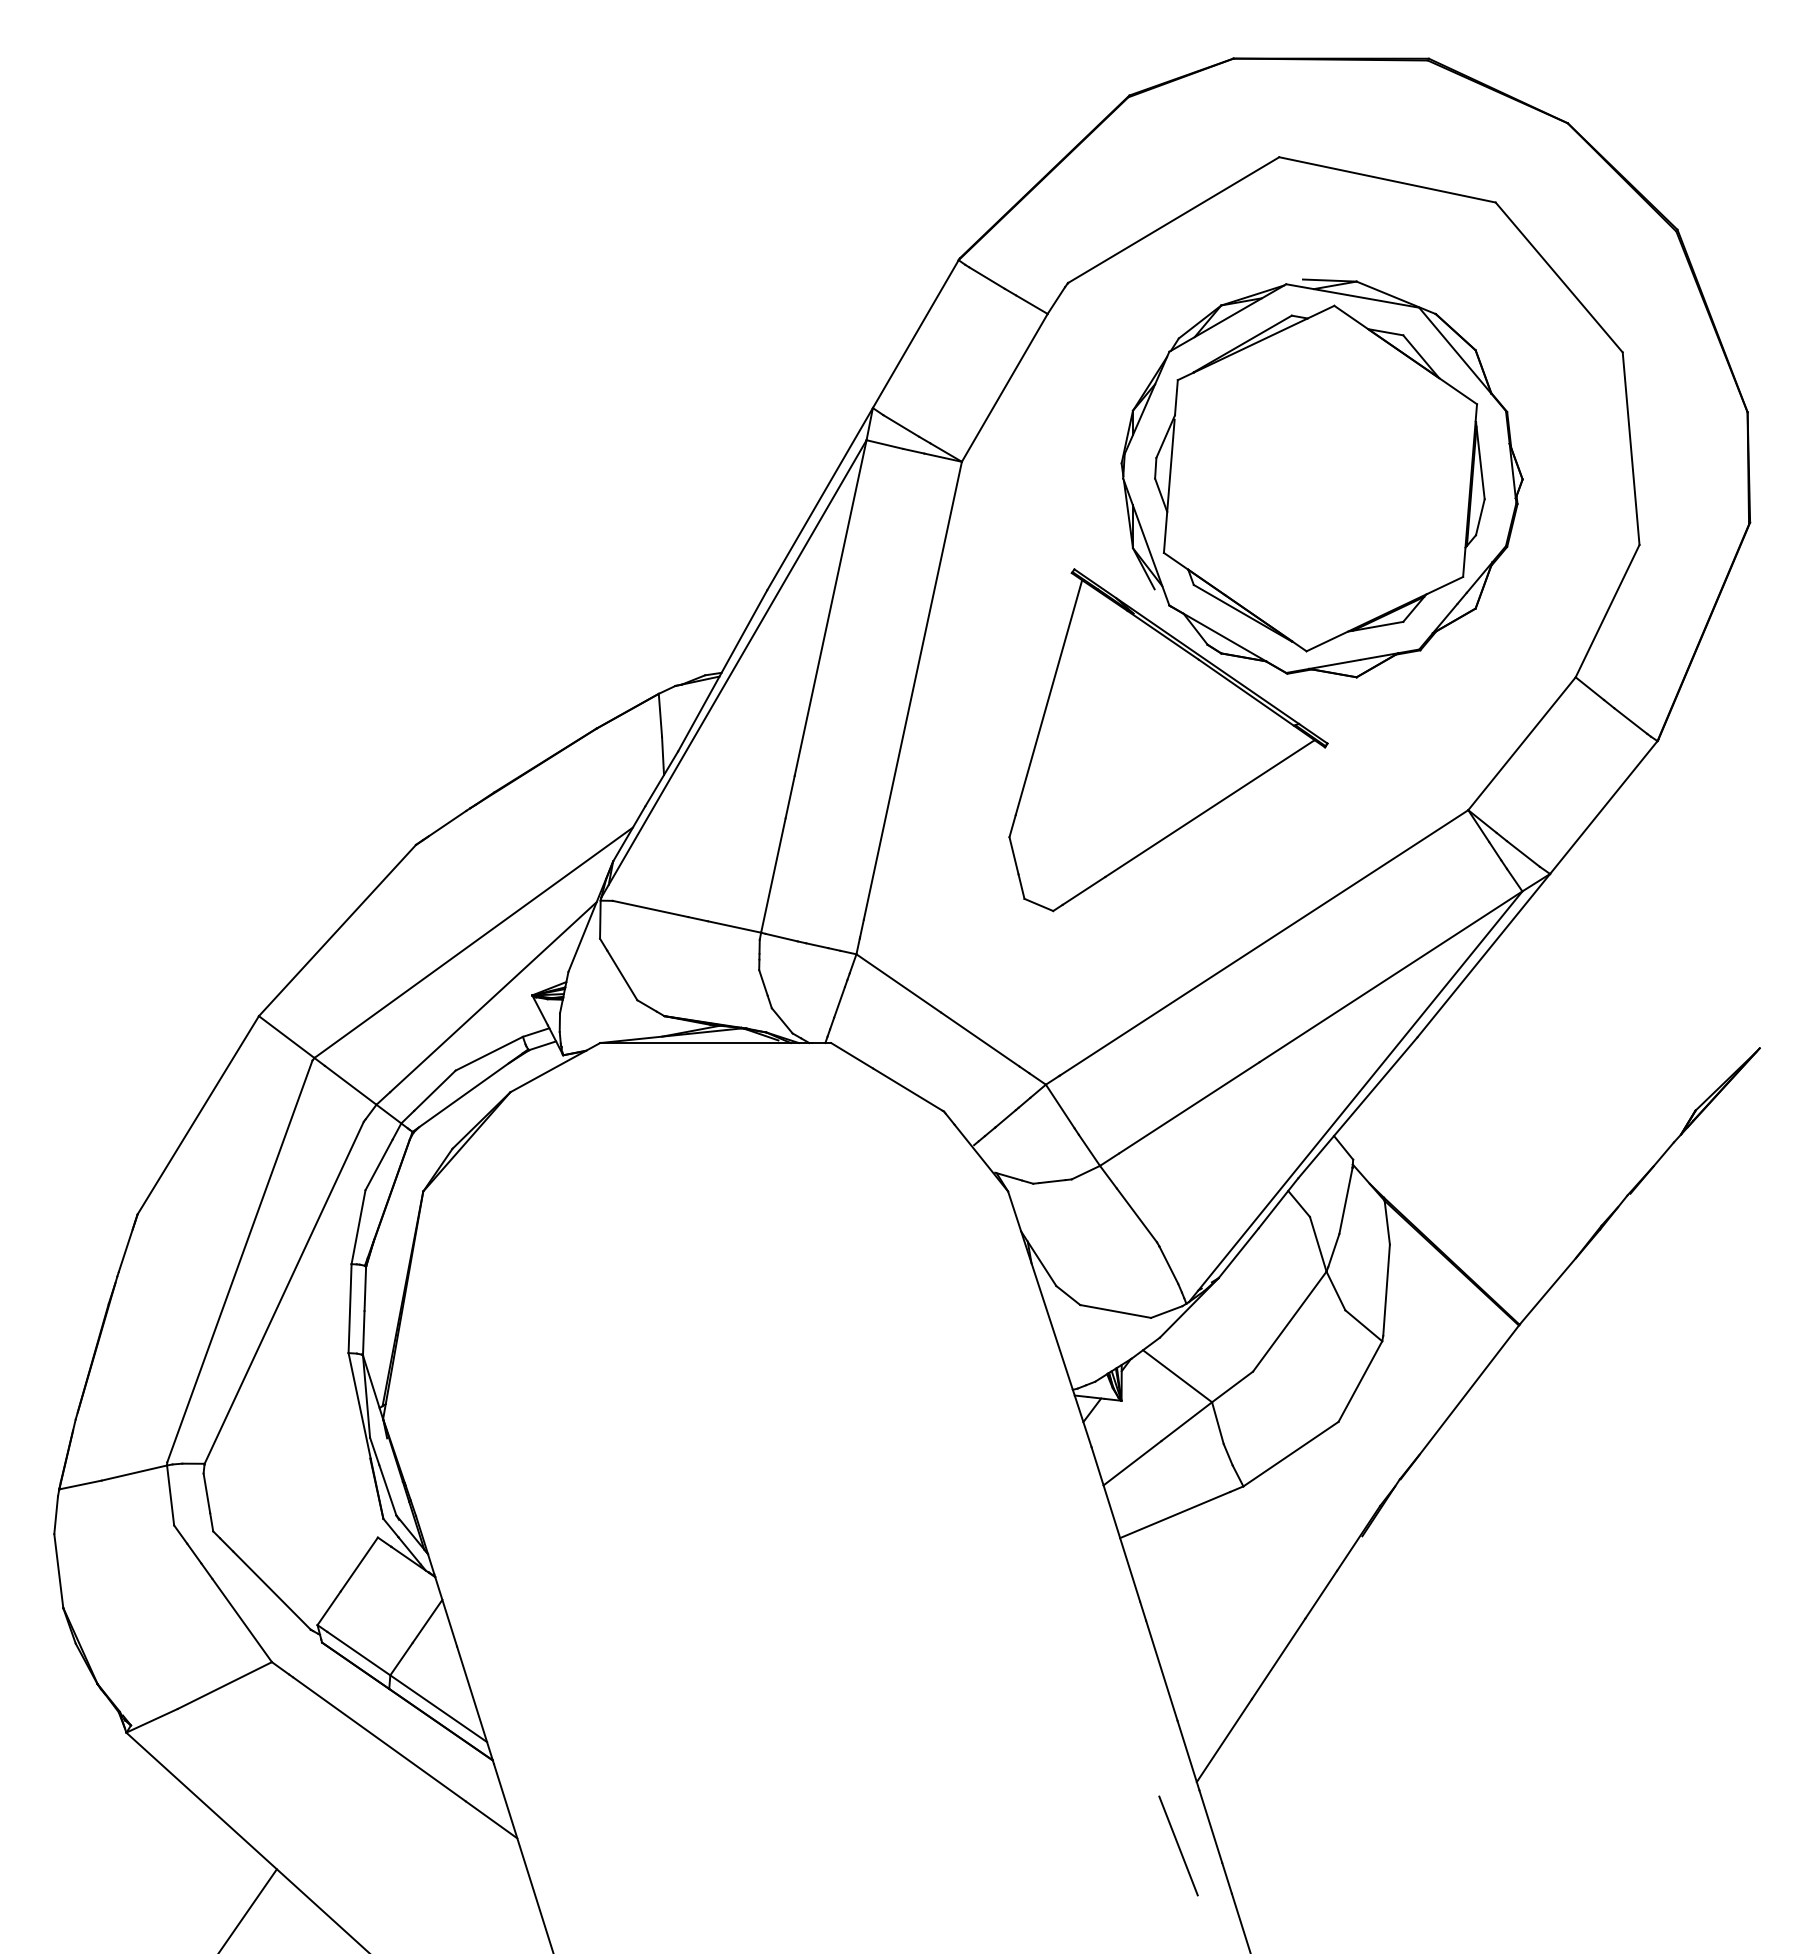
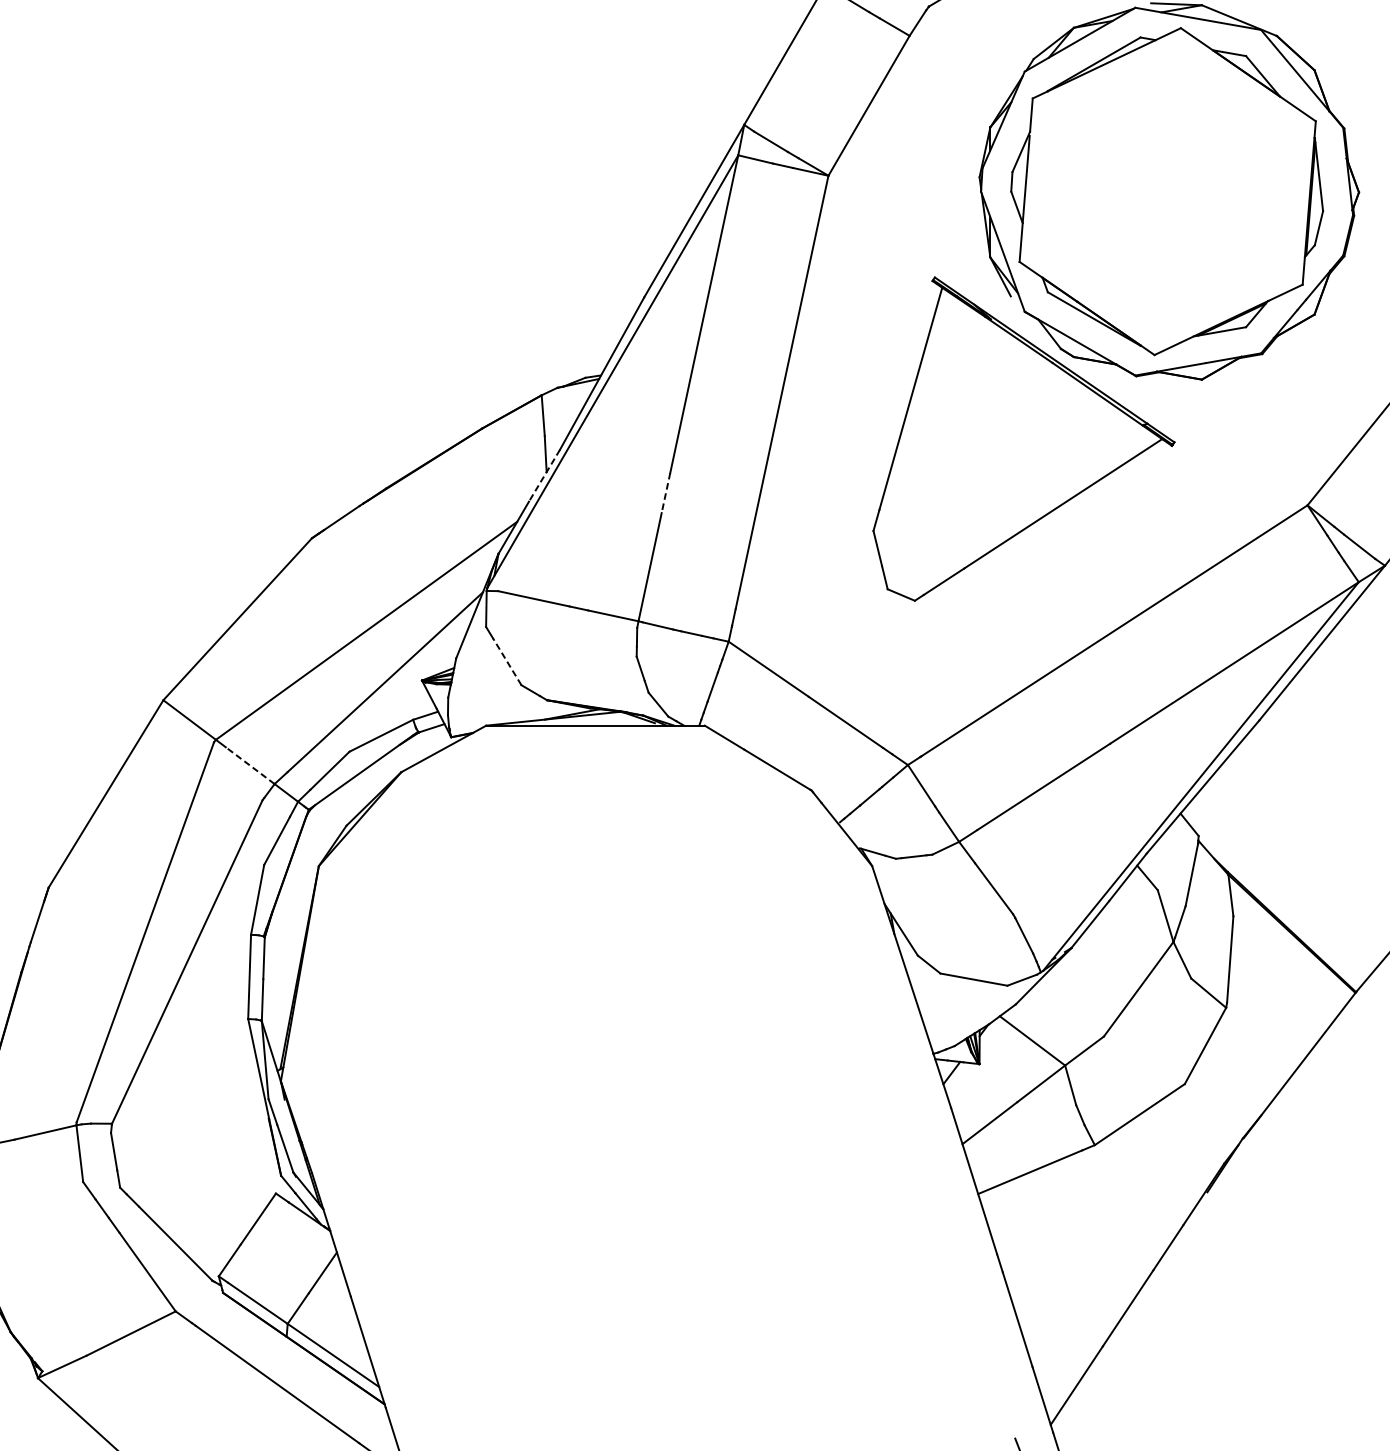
line: (661, 778) -> (544, 475), solid -> dashed
line: (790, 797) -> (666, 493), solid -> dashed
line: (622, 975) -> (507, 661), solid -> dashed
line: (350, 1085) -> (250, 765), solid -> dashed

